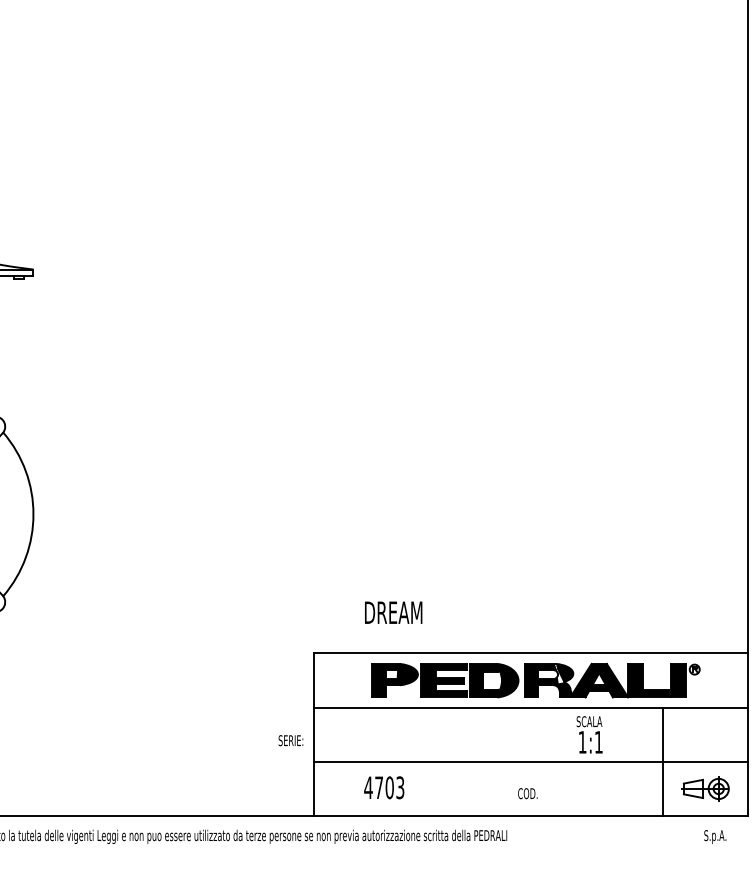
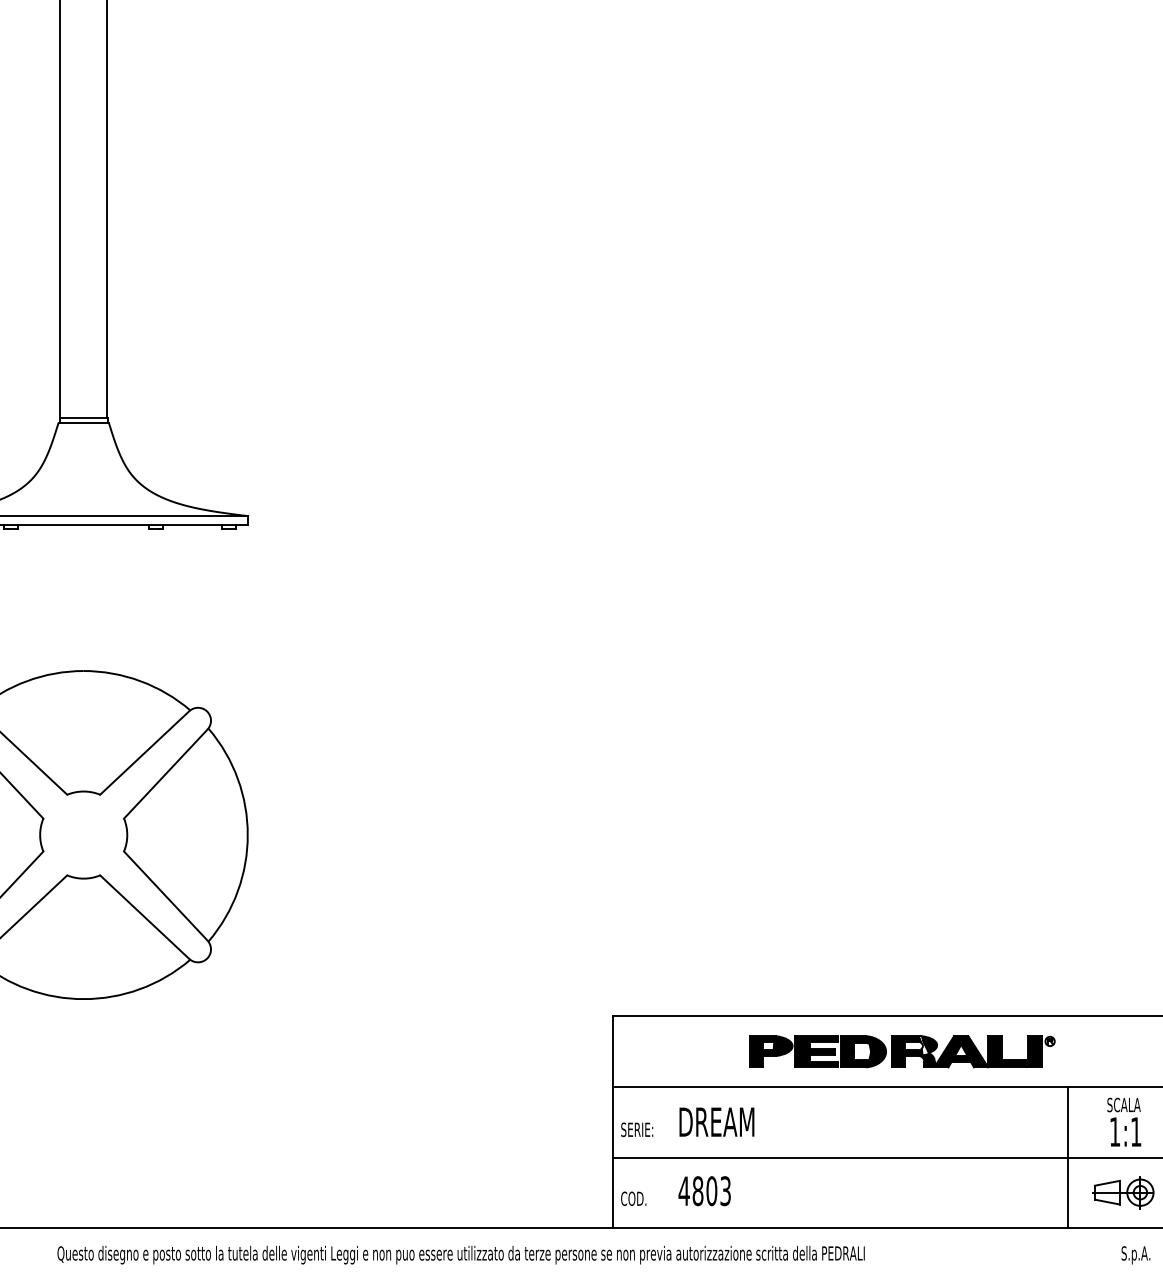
text: (393, 612) -> (716, 1121), moved
part: (536, 680) -> (902, 1051), size x0.71
text: (589, 734) -> (1124, 1121), moved
text: (291, 740) -> (637, 1129), moved
text: (378, 788) -> (697, 1191), 4703 -> 4803
text: (527, 793) -> (633, 1198), moved

